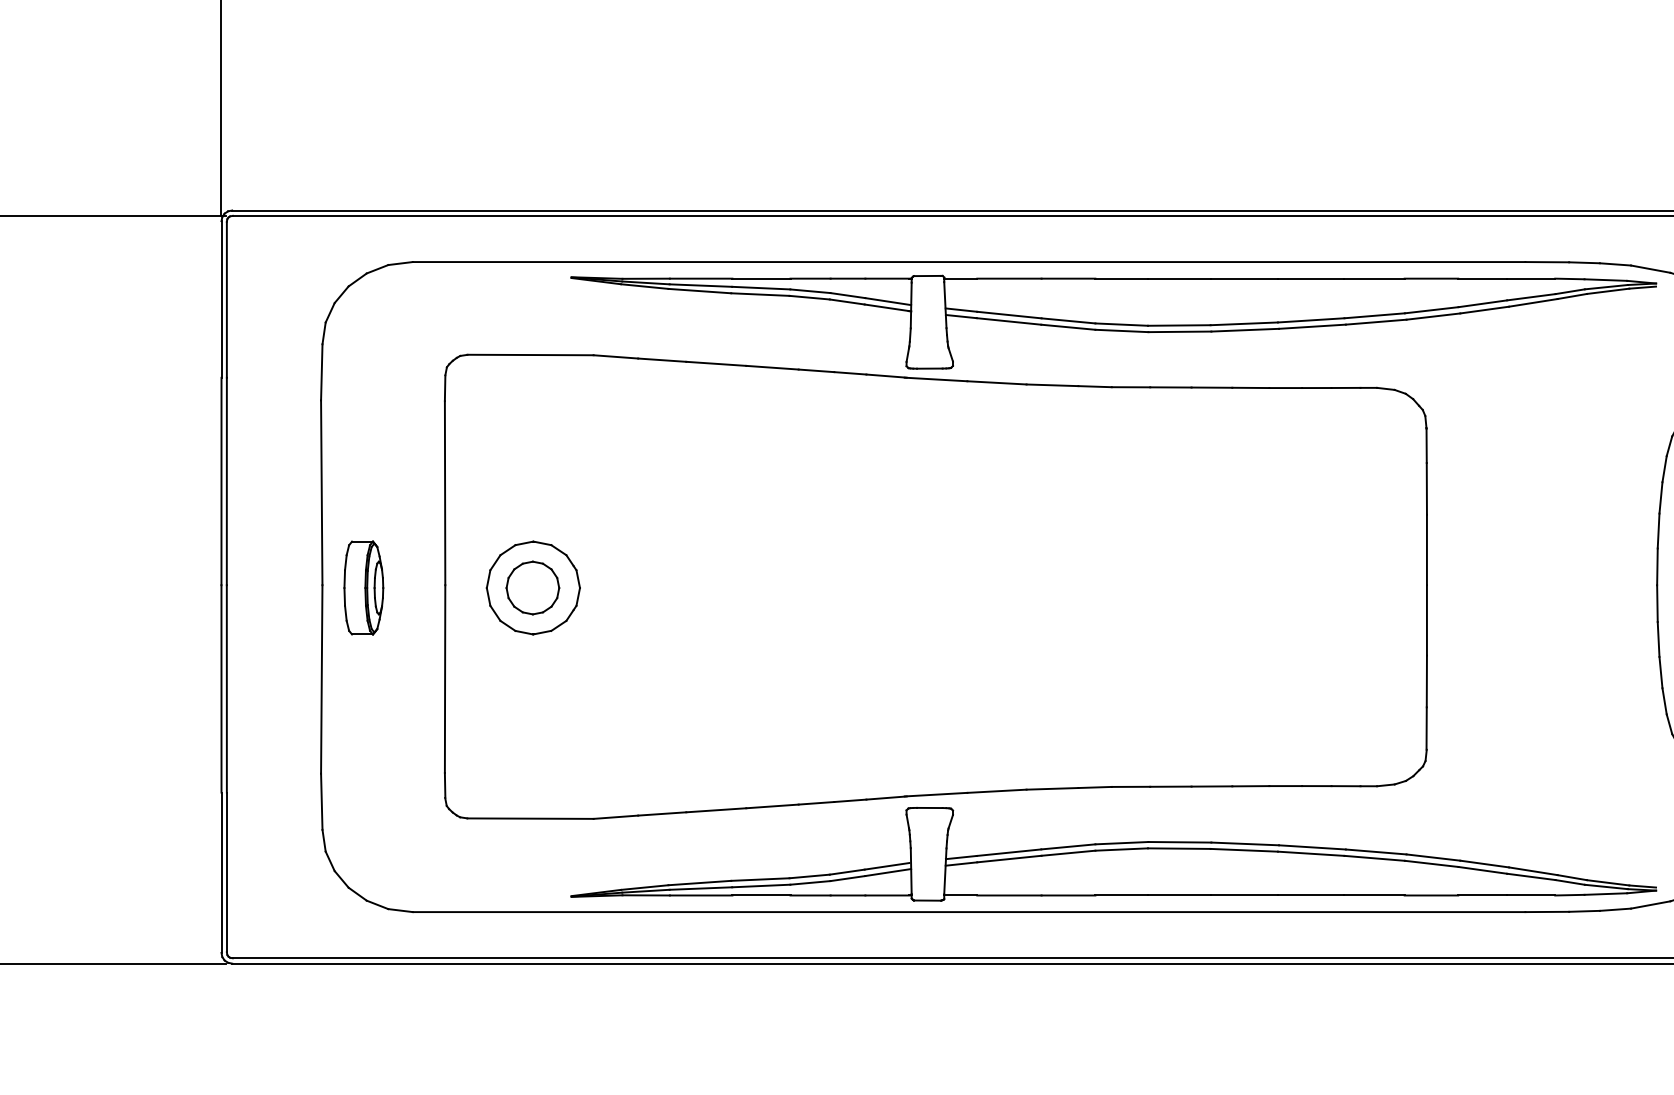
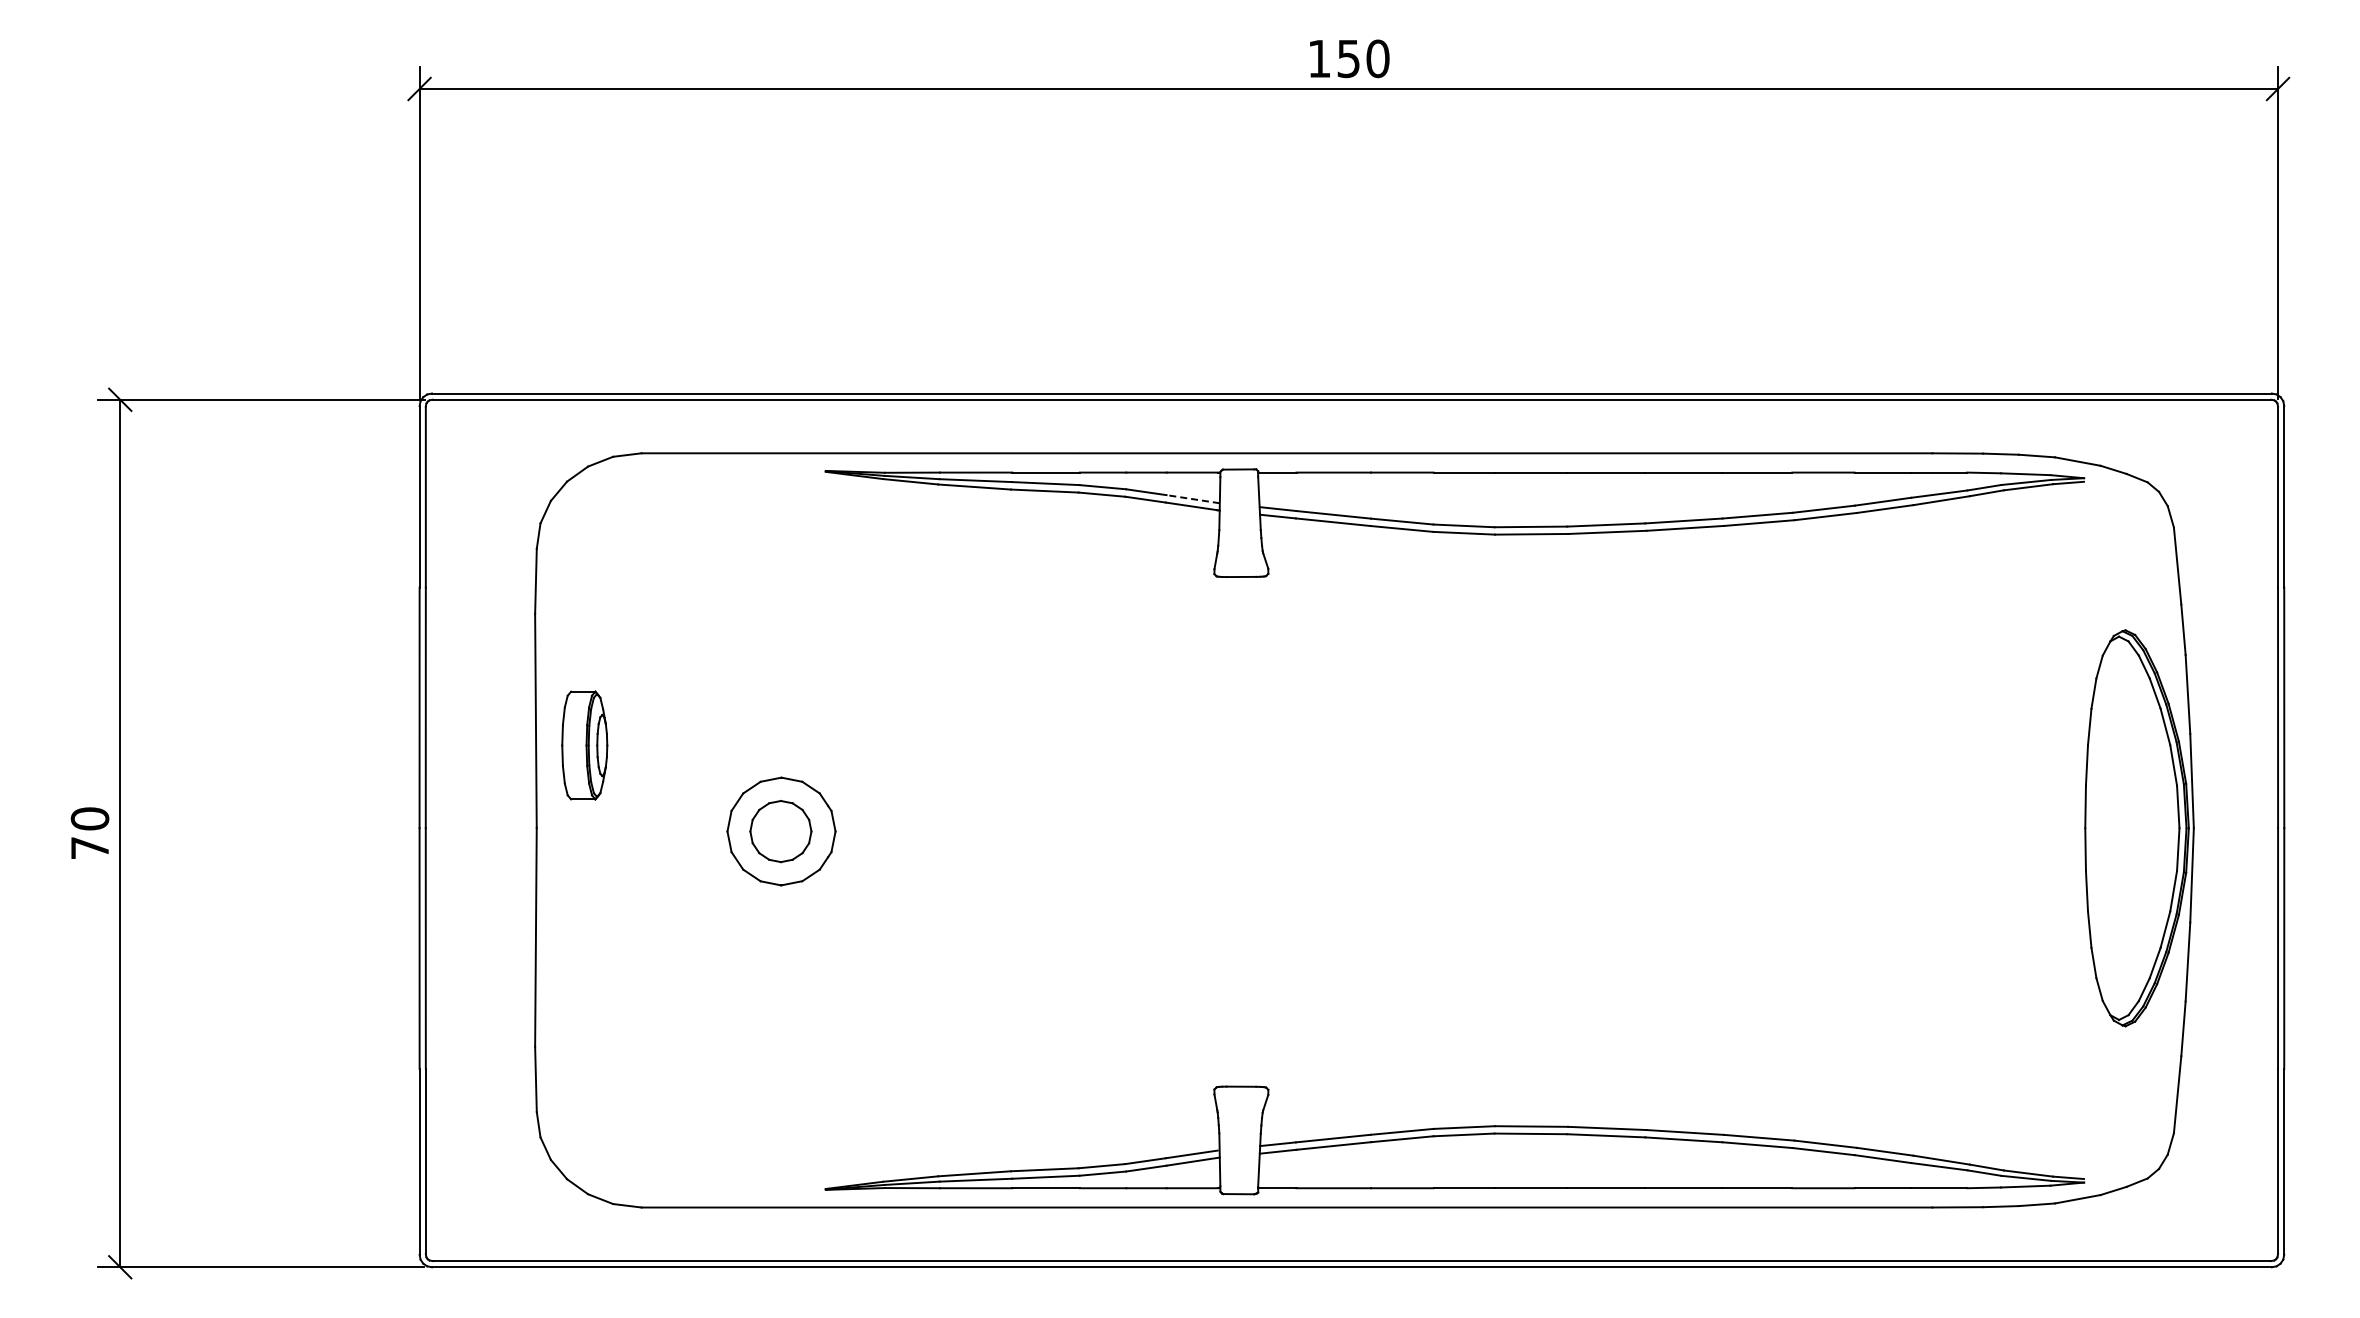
line: (888, 301) -> (1193, 499), solid -> dashed
part: (935, 587) -> (1248, 830), removed
part: (363, 588) -> (584, 745), moved

